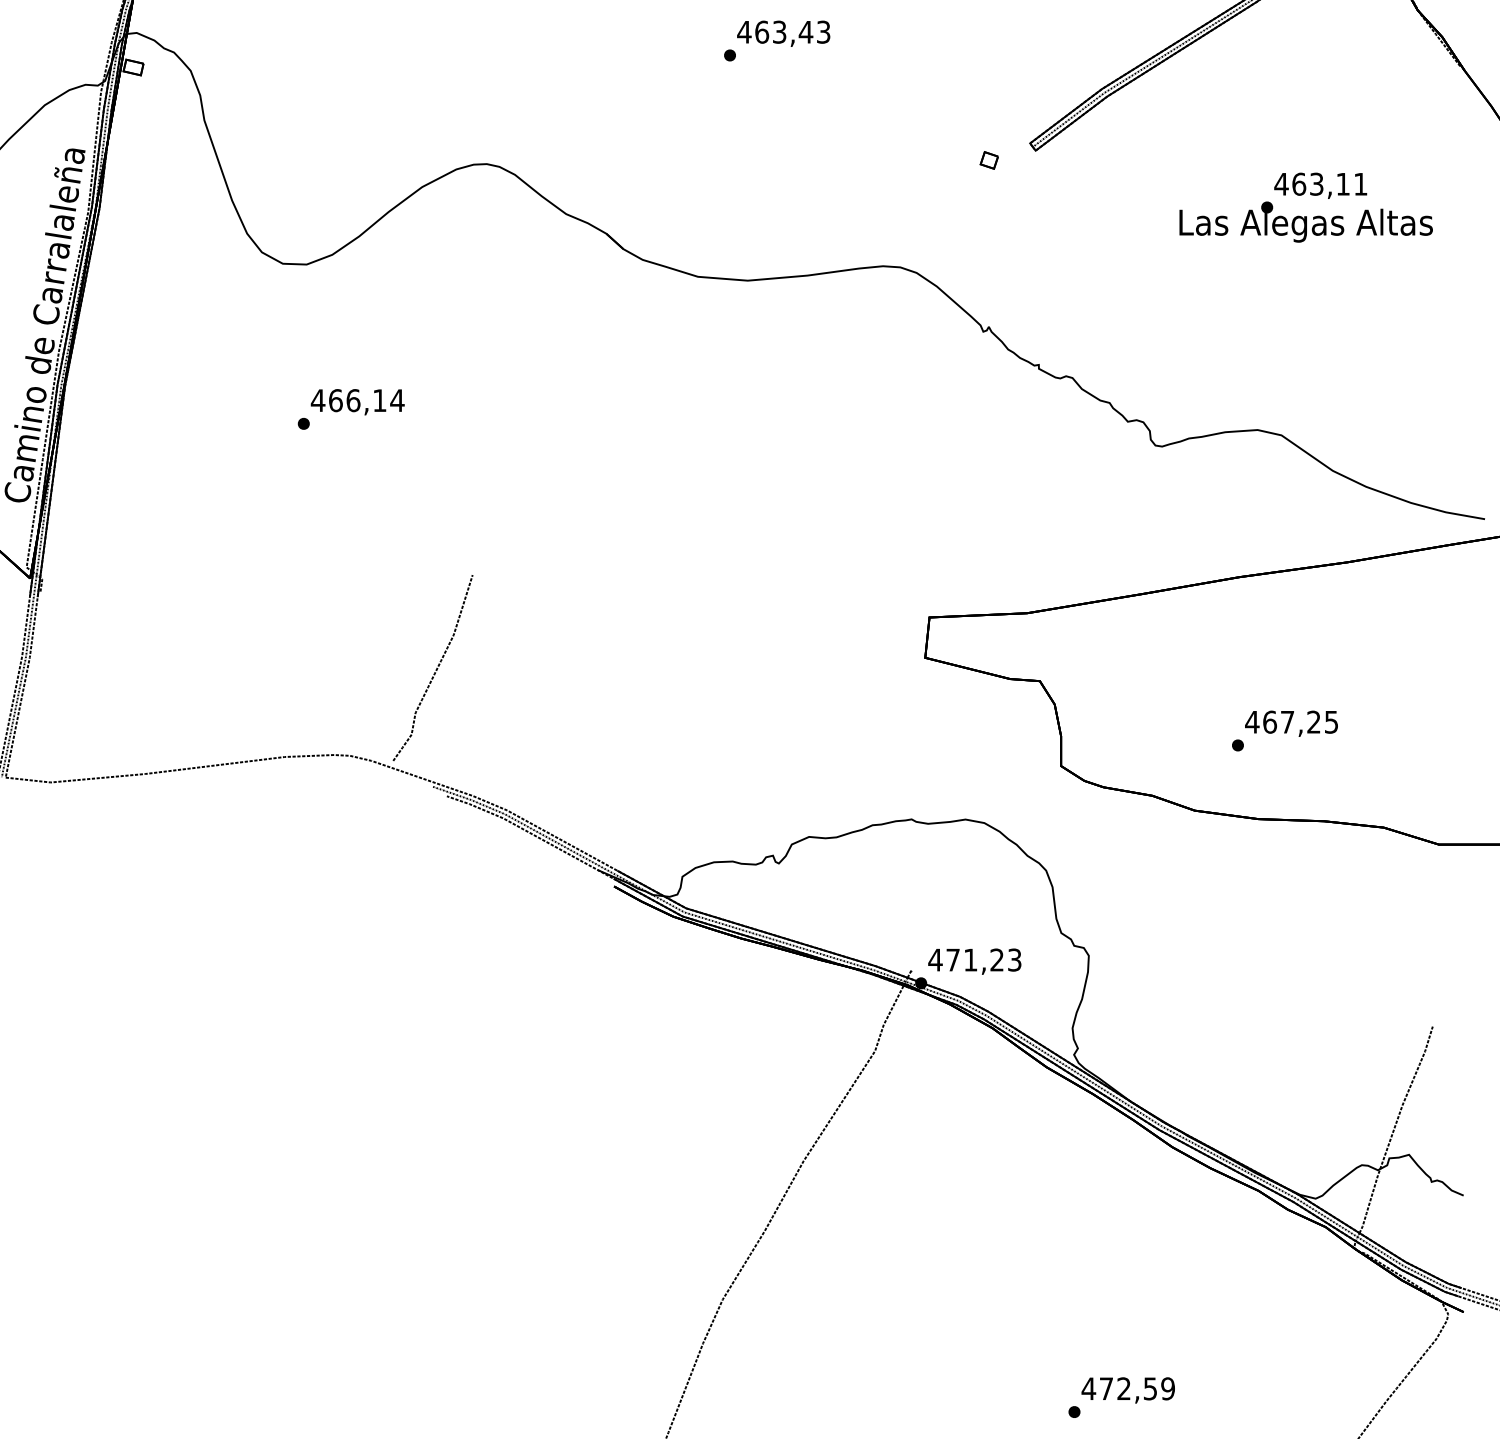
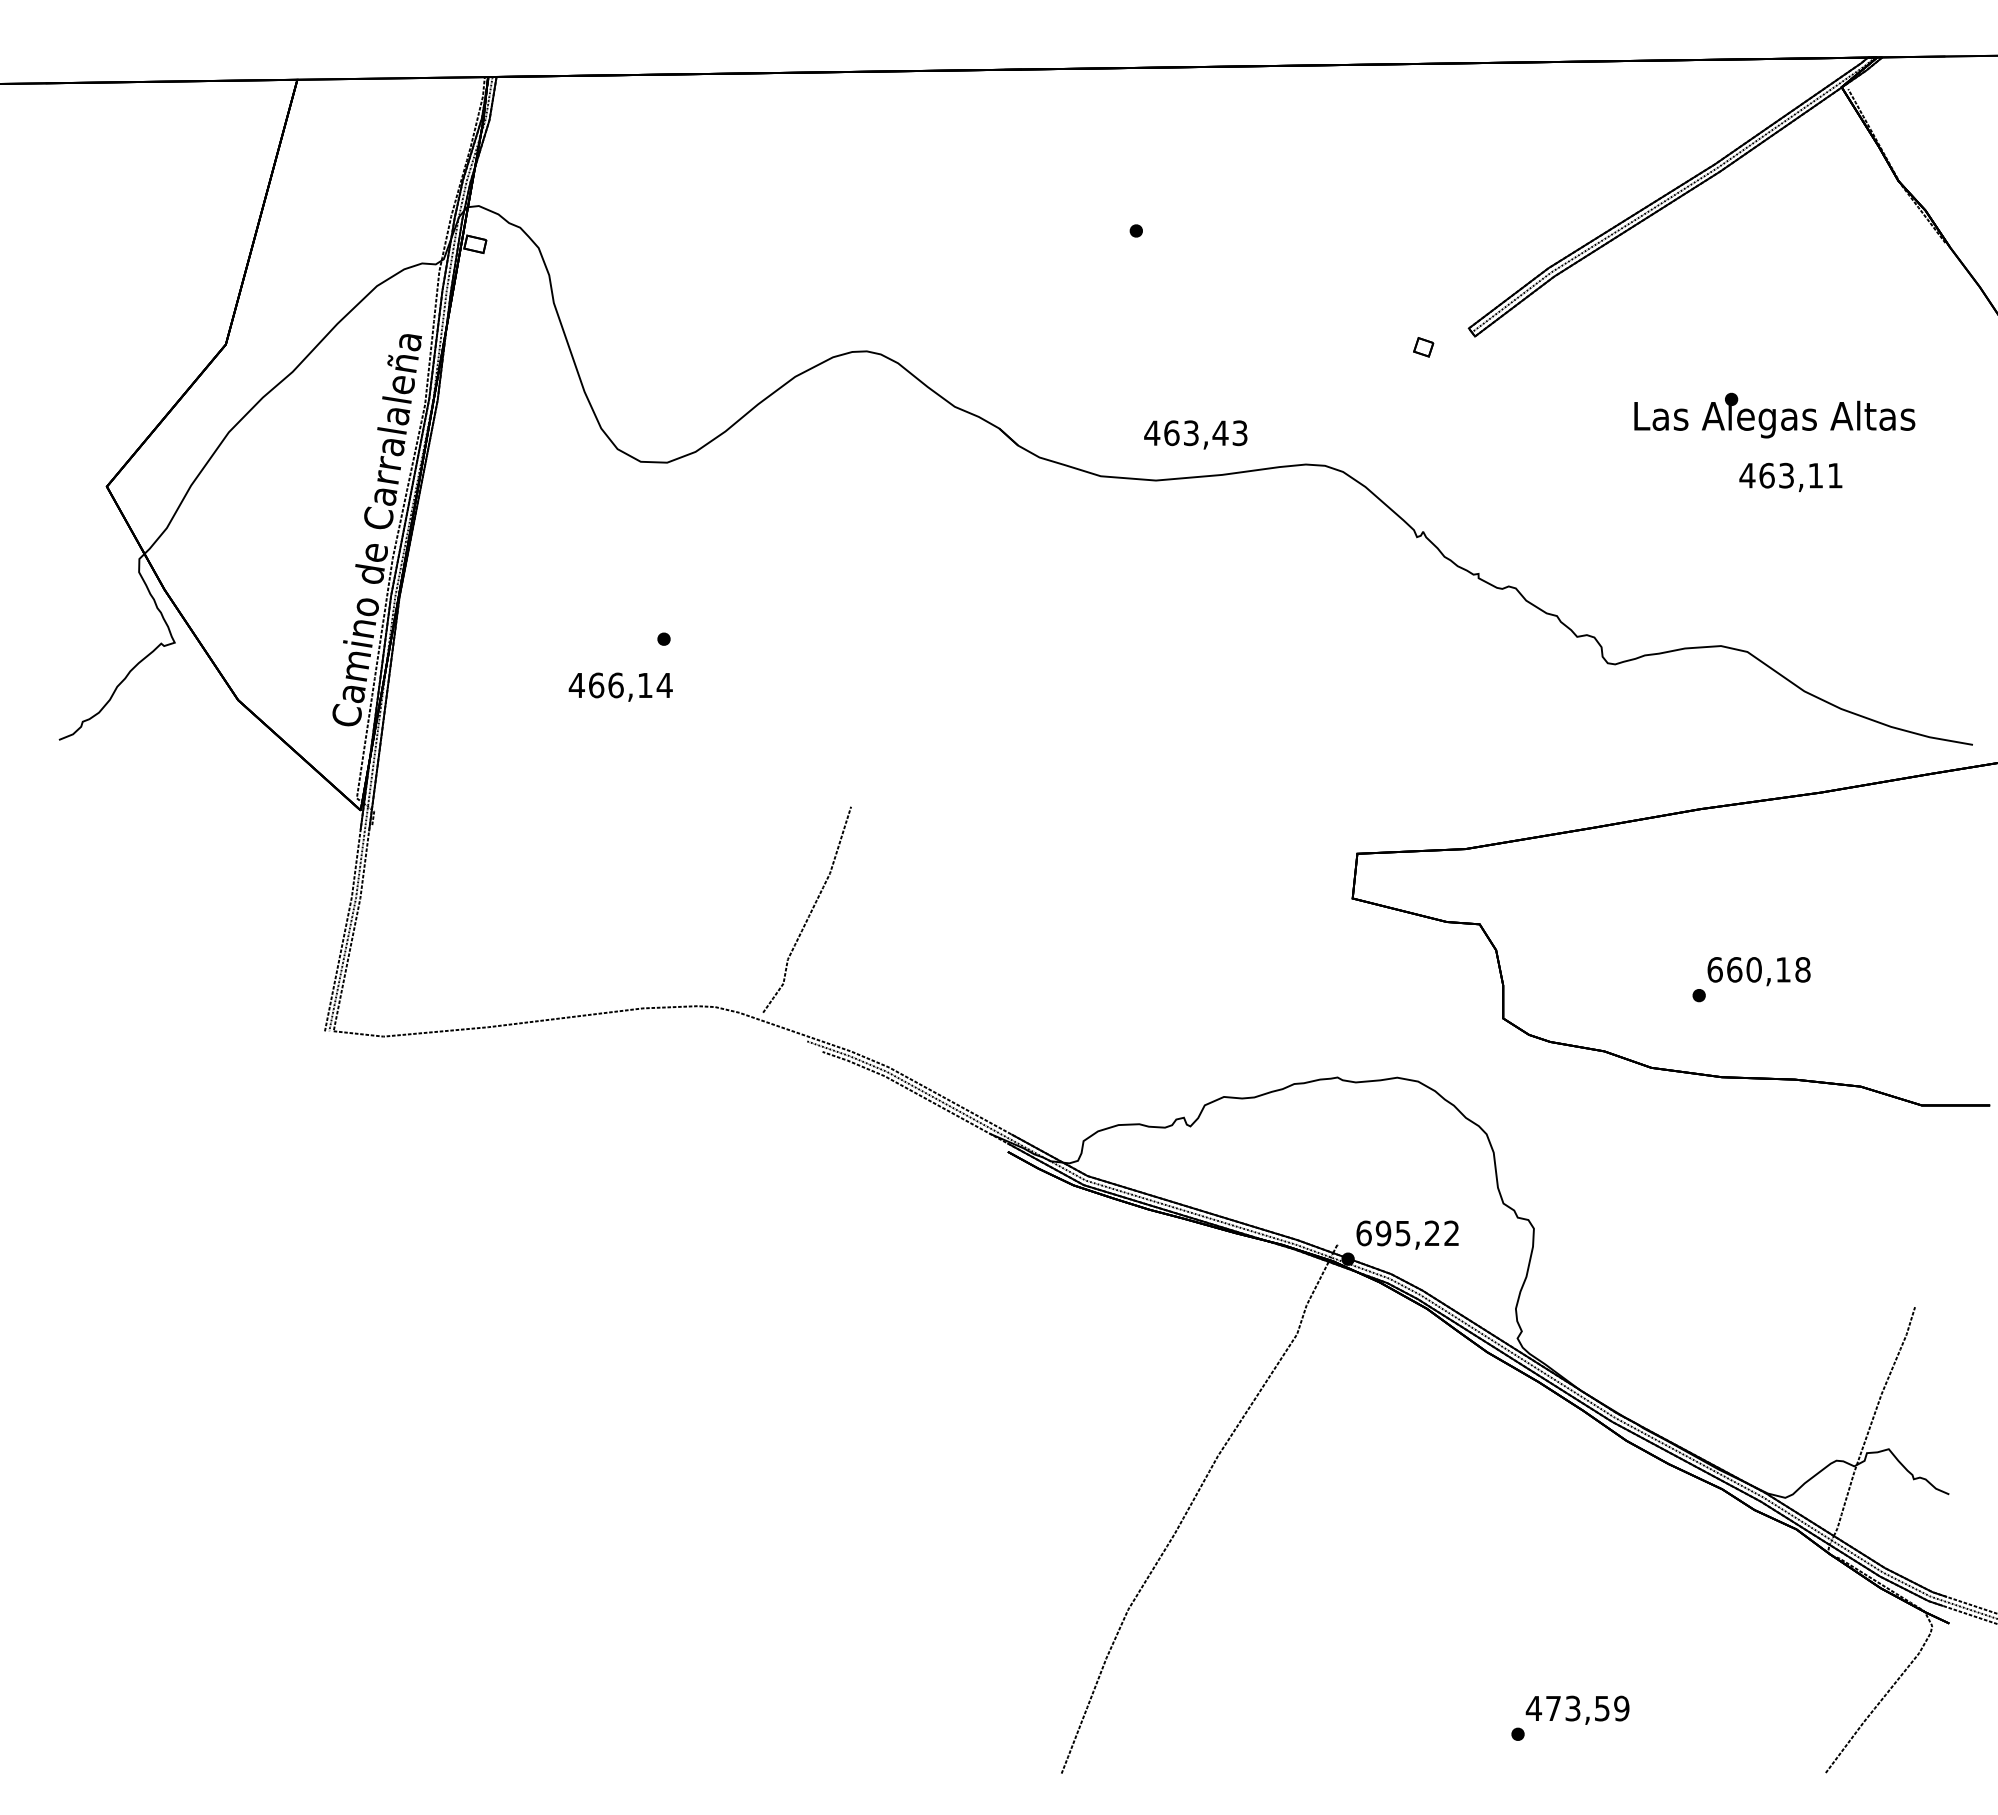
text: (783, 33) -> (1195, 434), moved
text: (1320, 184) -> (1790, 476), moved
text: (357, 401) -> (620, 686), moved
text: (1291, 721) -> (1758, 969), 467,25 -> 660,18
text: (974, 960) -> (1407, 1233), 471,23 -> 695,22
text: (1123, 1388) -> (1572, 1708), 472,59 -> 473,59

